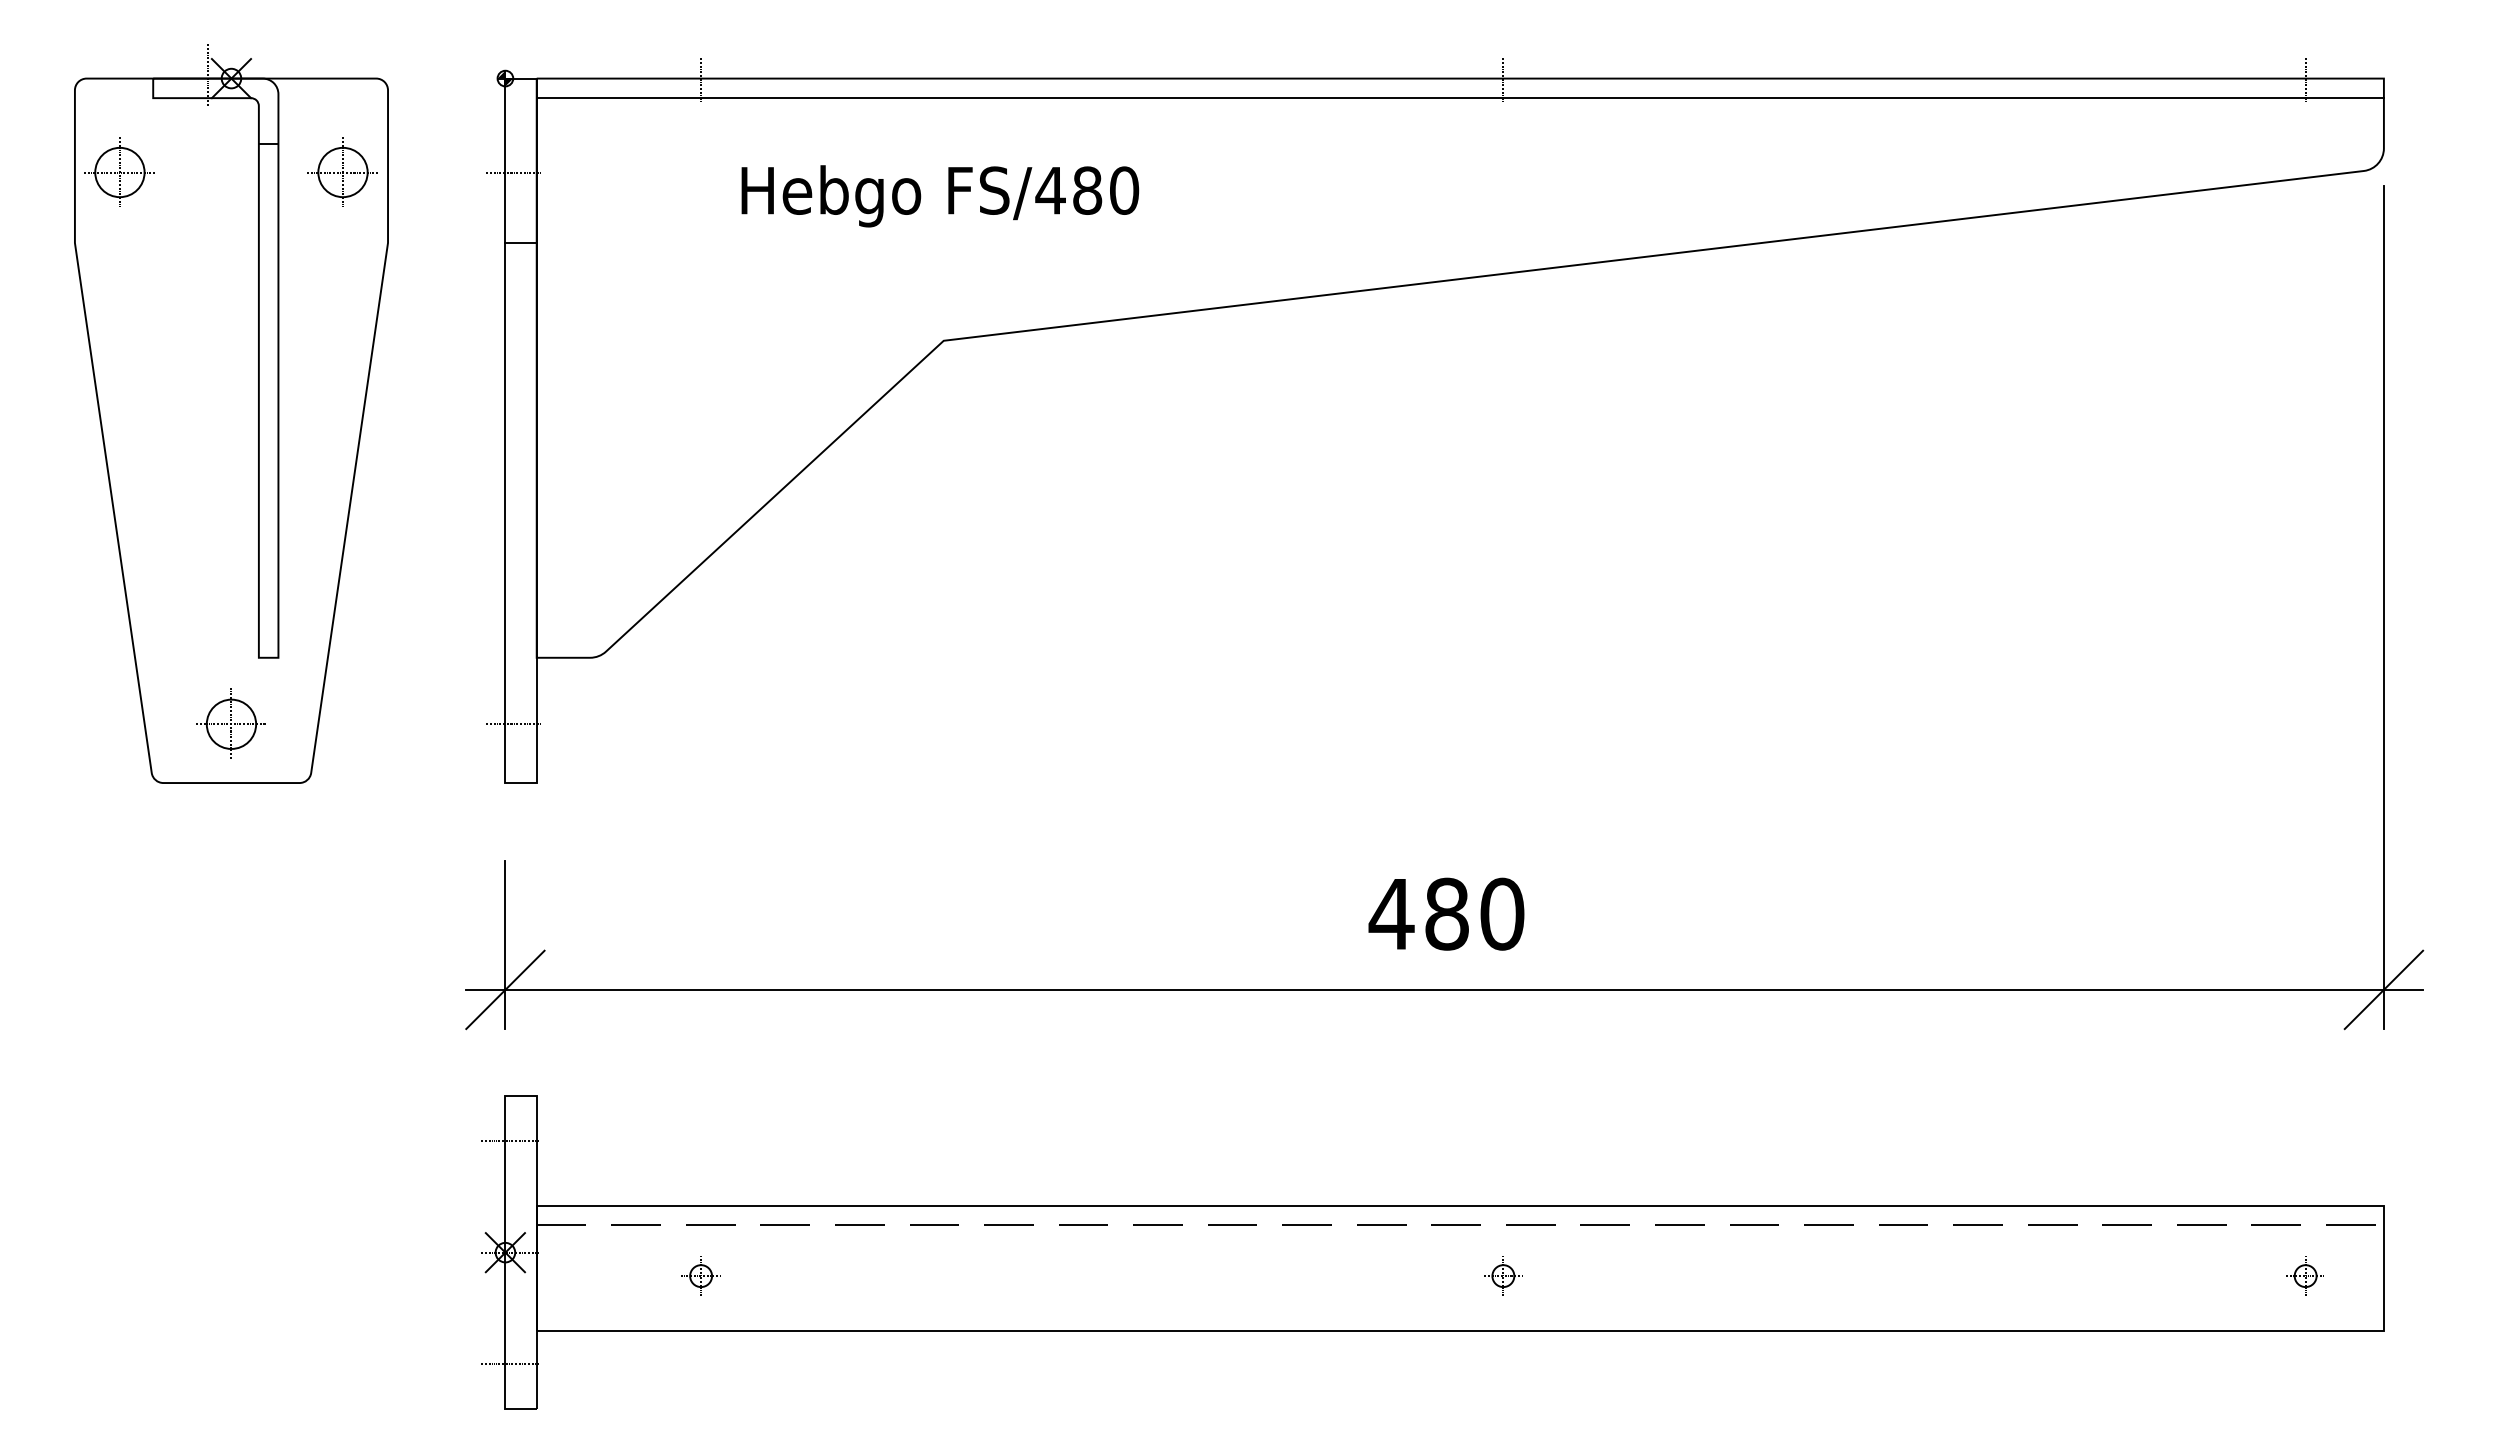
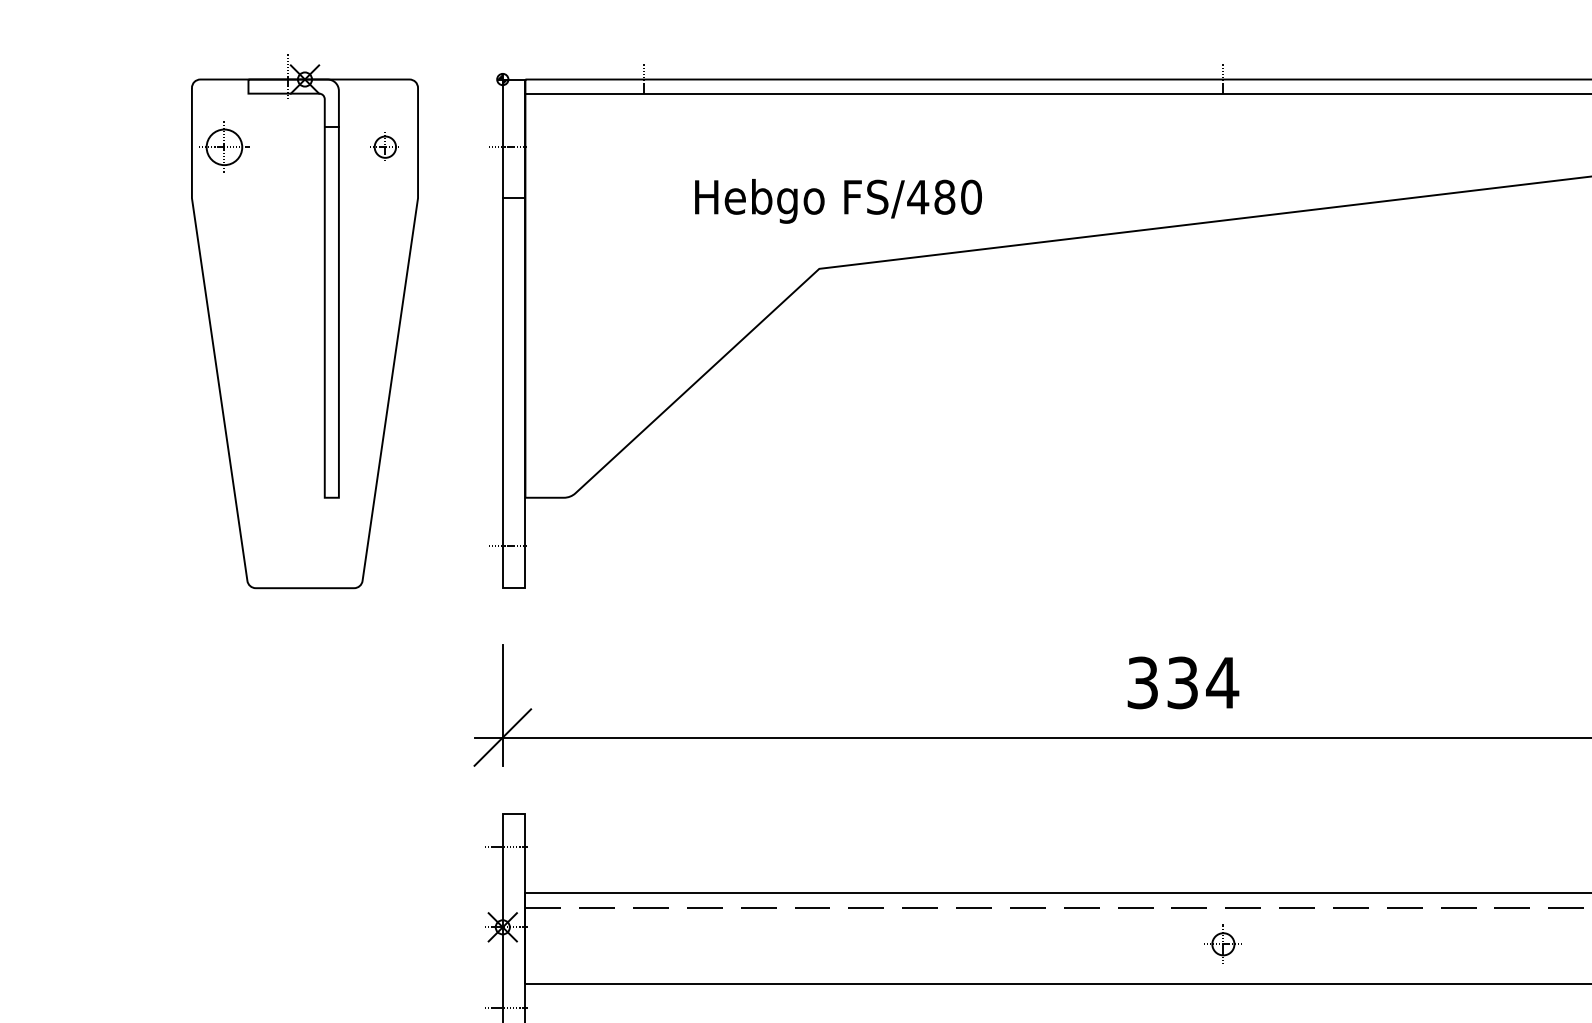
part: (342, 171) -> (385, 146), size x0.6
text: (940, 196) -> (838, 201), moved
part: (230, 723) -> (304, 545), removed
text: (1446, 913) -> (1182, 682), 480 -> 334
part: (700, 1275) -> (643, 943), removed
part: (1503, 1275) -> (1223, 943), size x1.4

